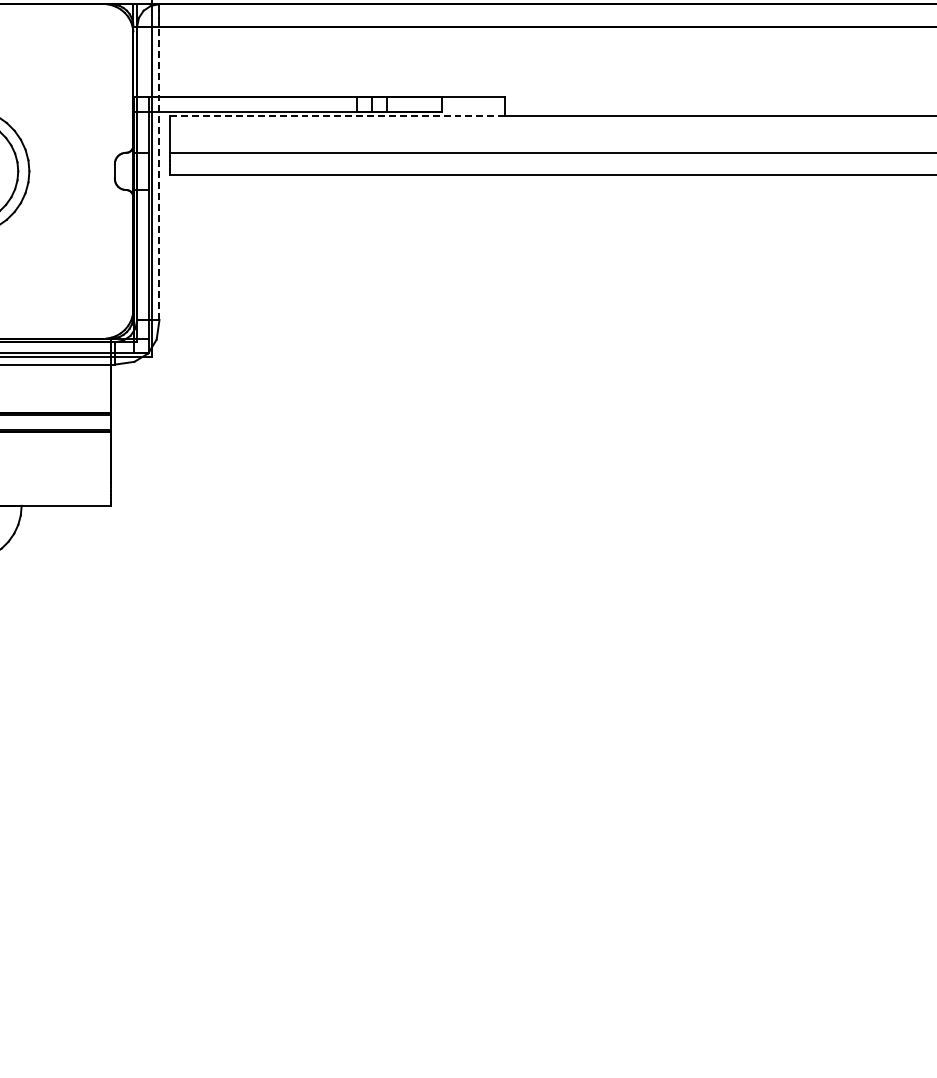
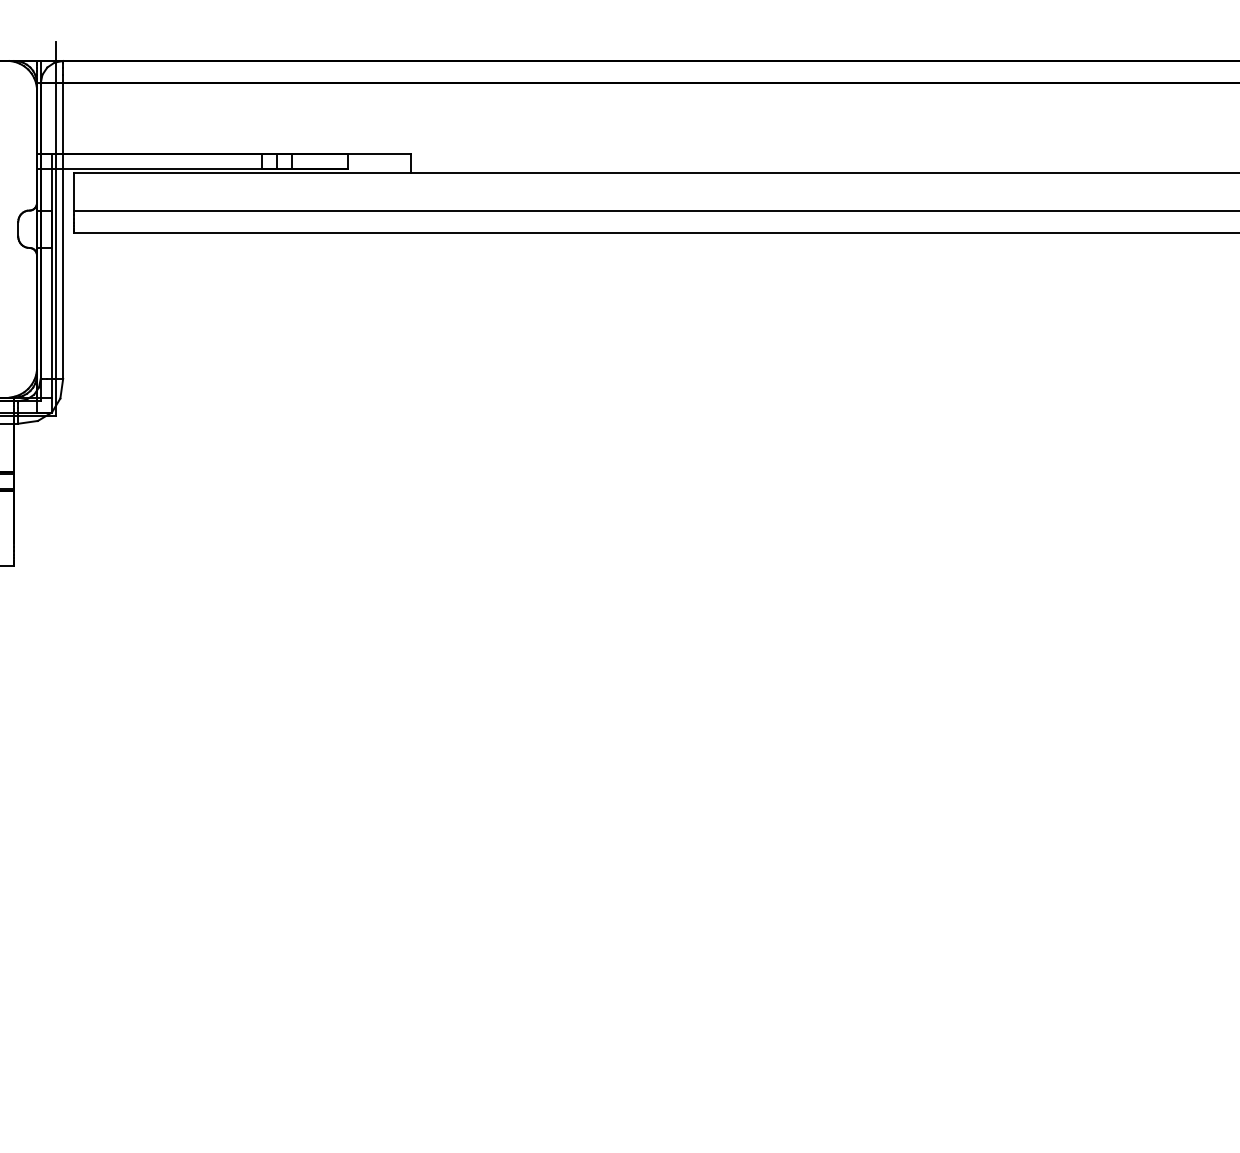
line: (337, 116) -> (242, 173), dashed -> solid
line: (159, 173) -> (63, 231), dashed -> solid

